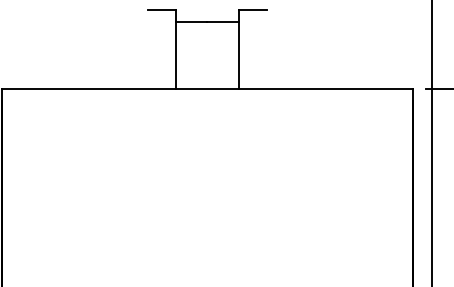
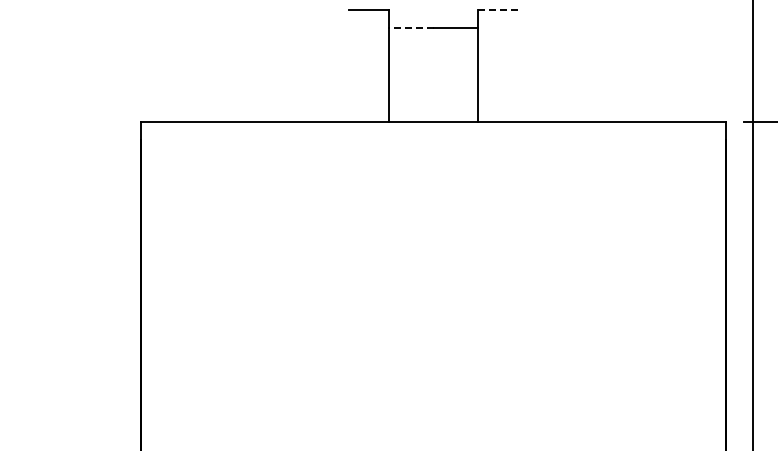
line: (253, 10) -> (498, 10), solid -> dashed
line: (191, 22) -> (411, 28), solid -> dashed

